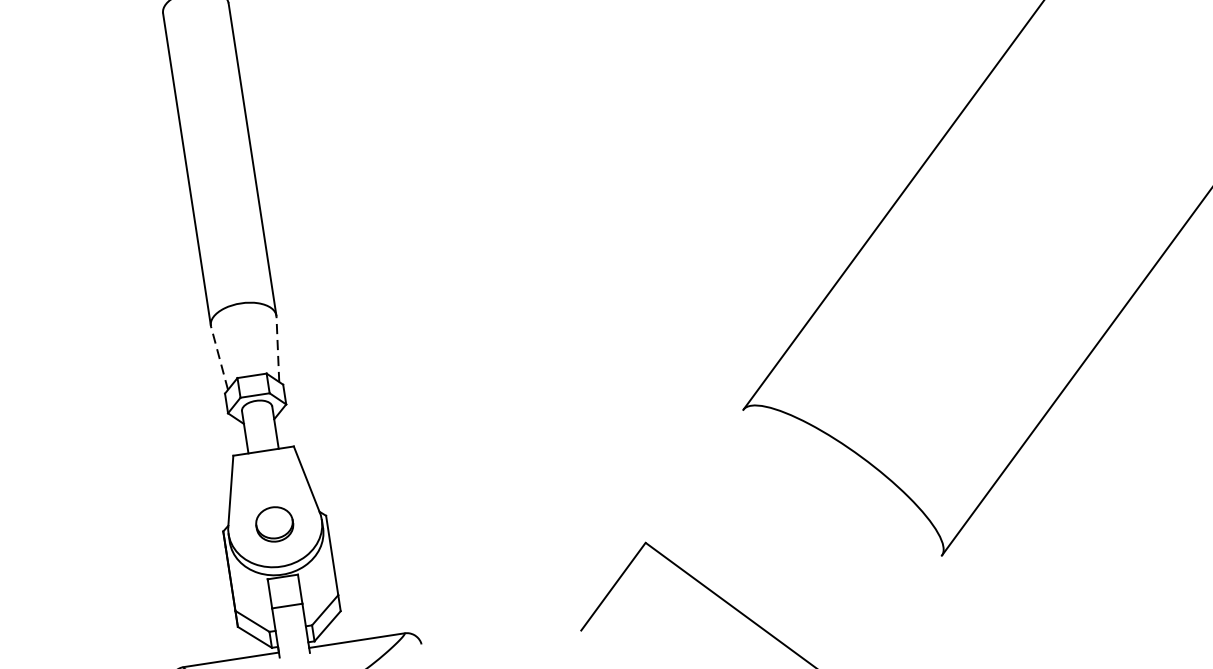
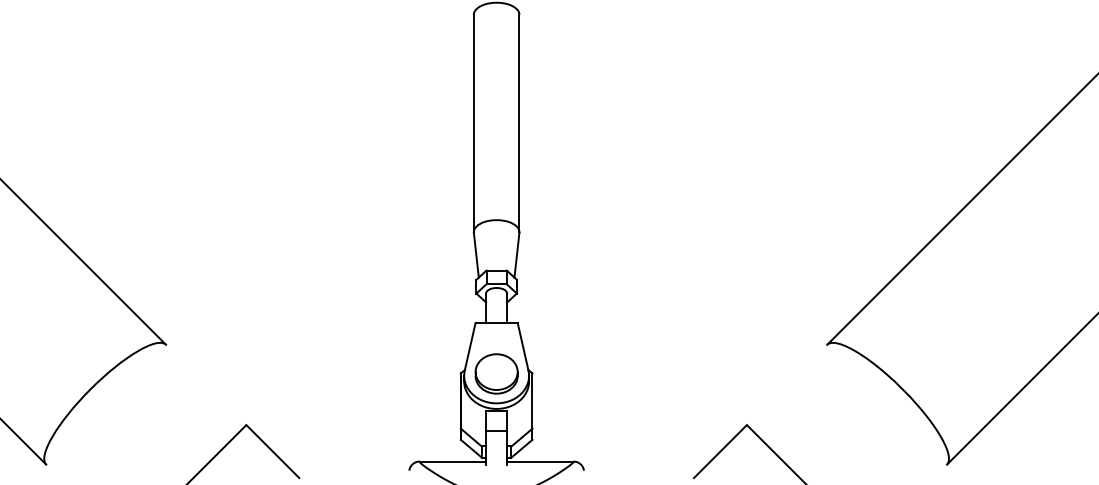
line: (277, 349) -> (516, 255), dashed -> solid
line: (219, 358) -> (476, 255), dashed -> solid
part: (274, 523) -> (496, 373), size x1.67

